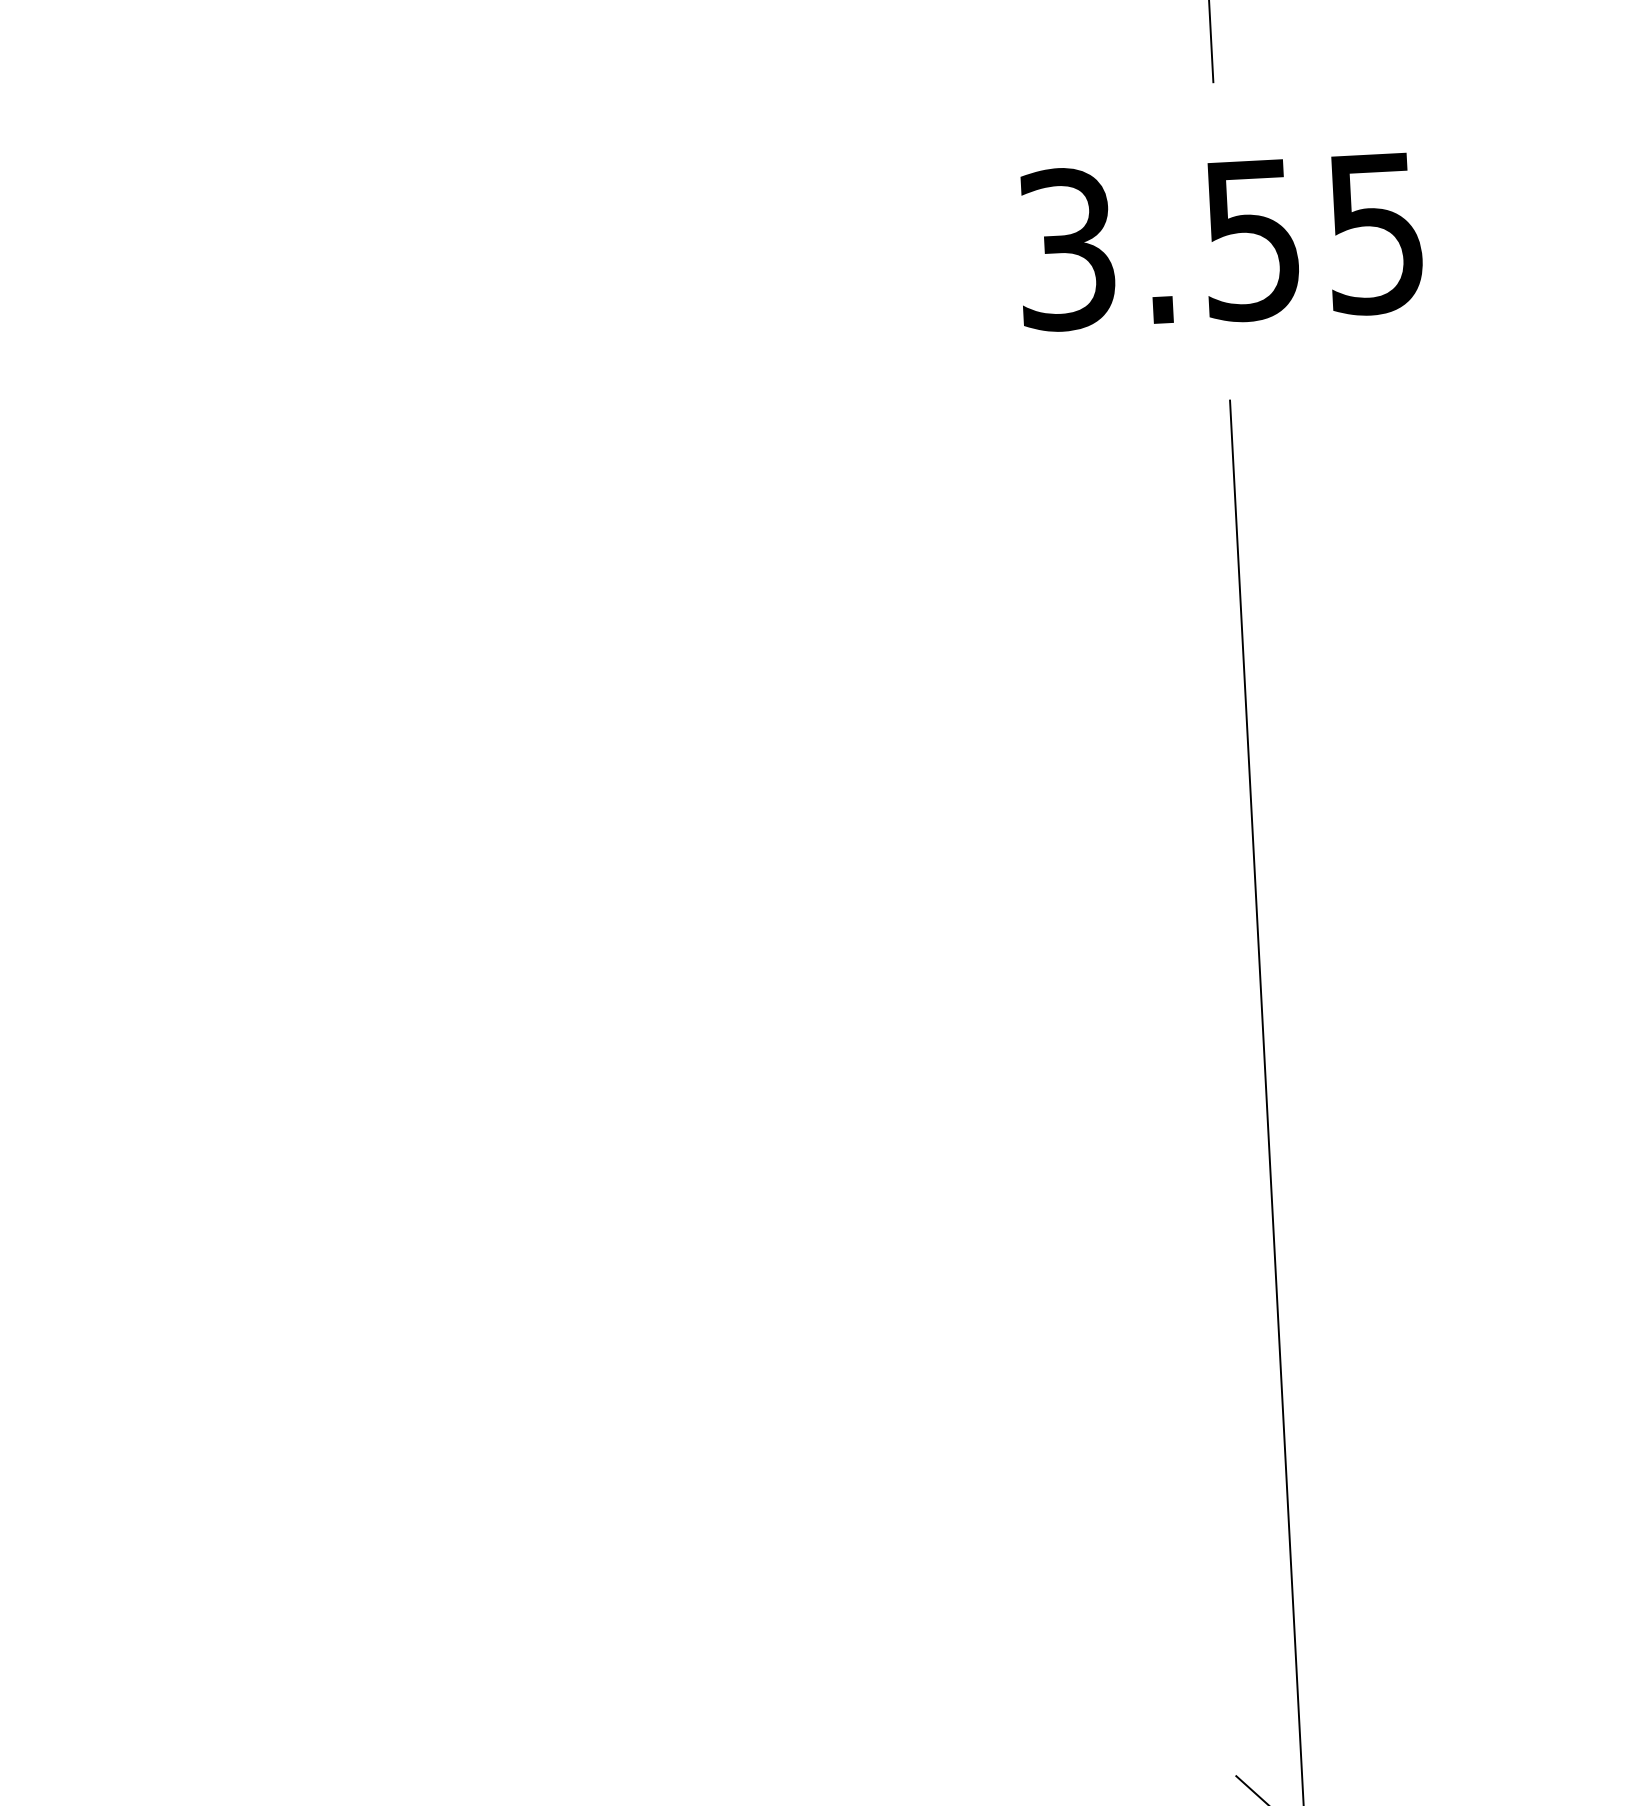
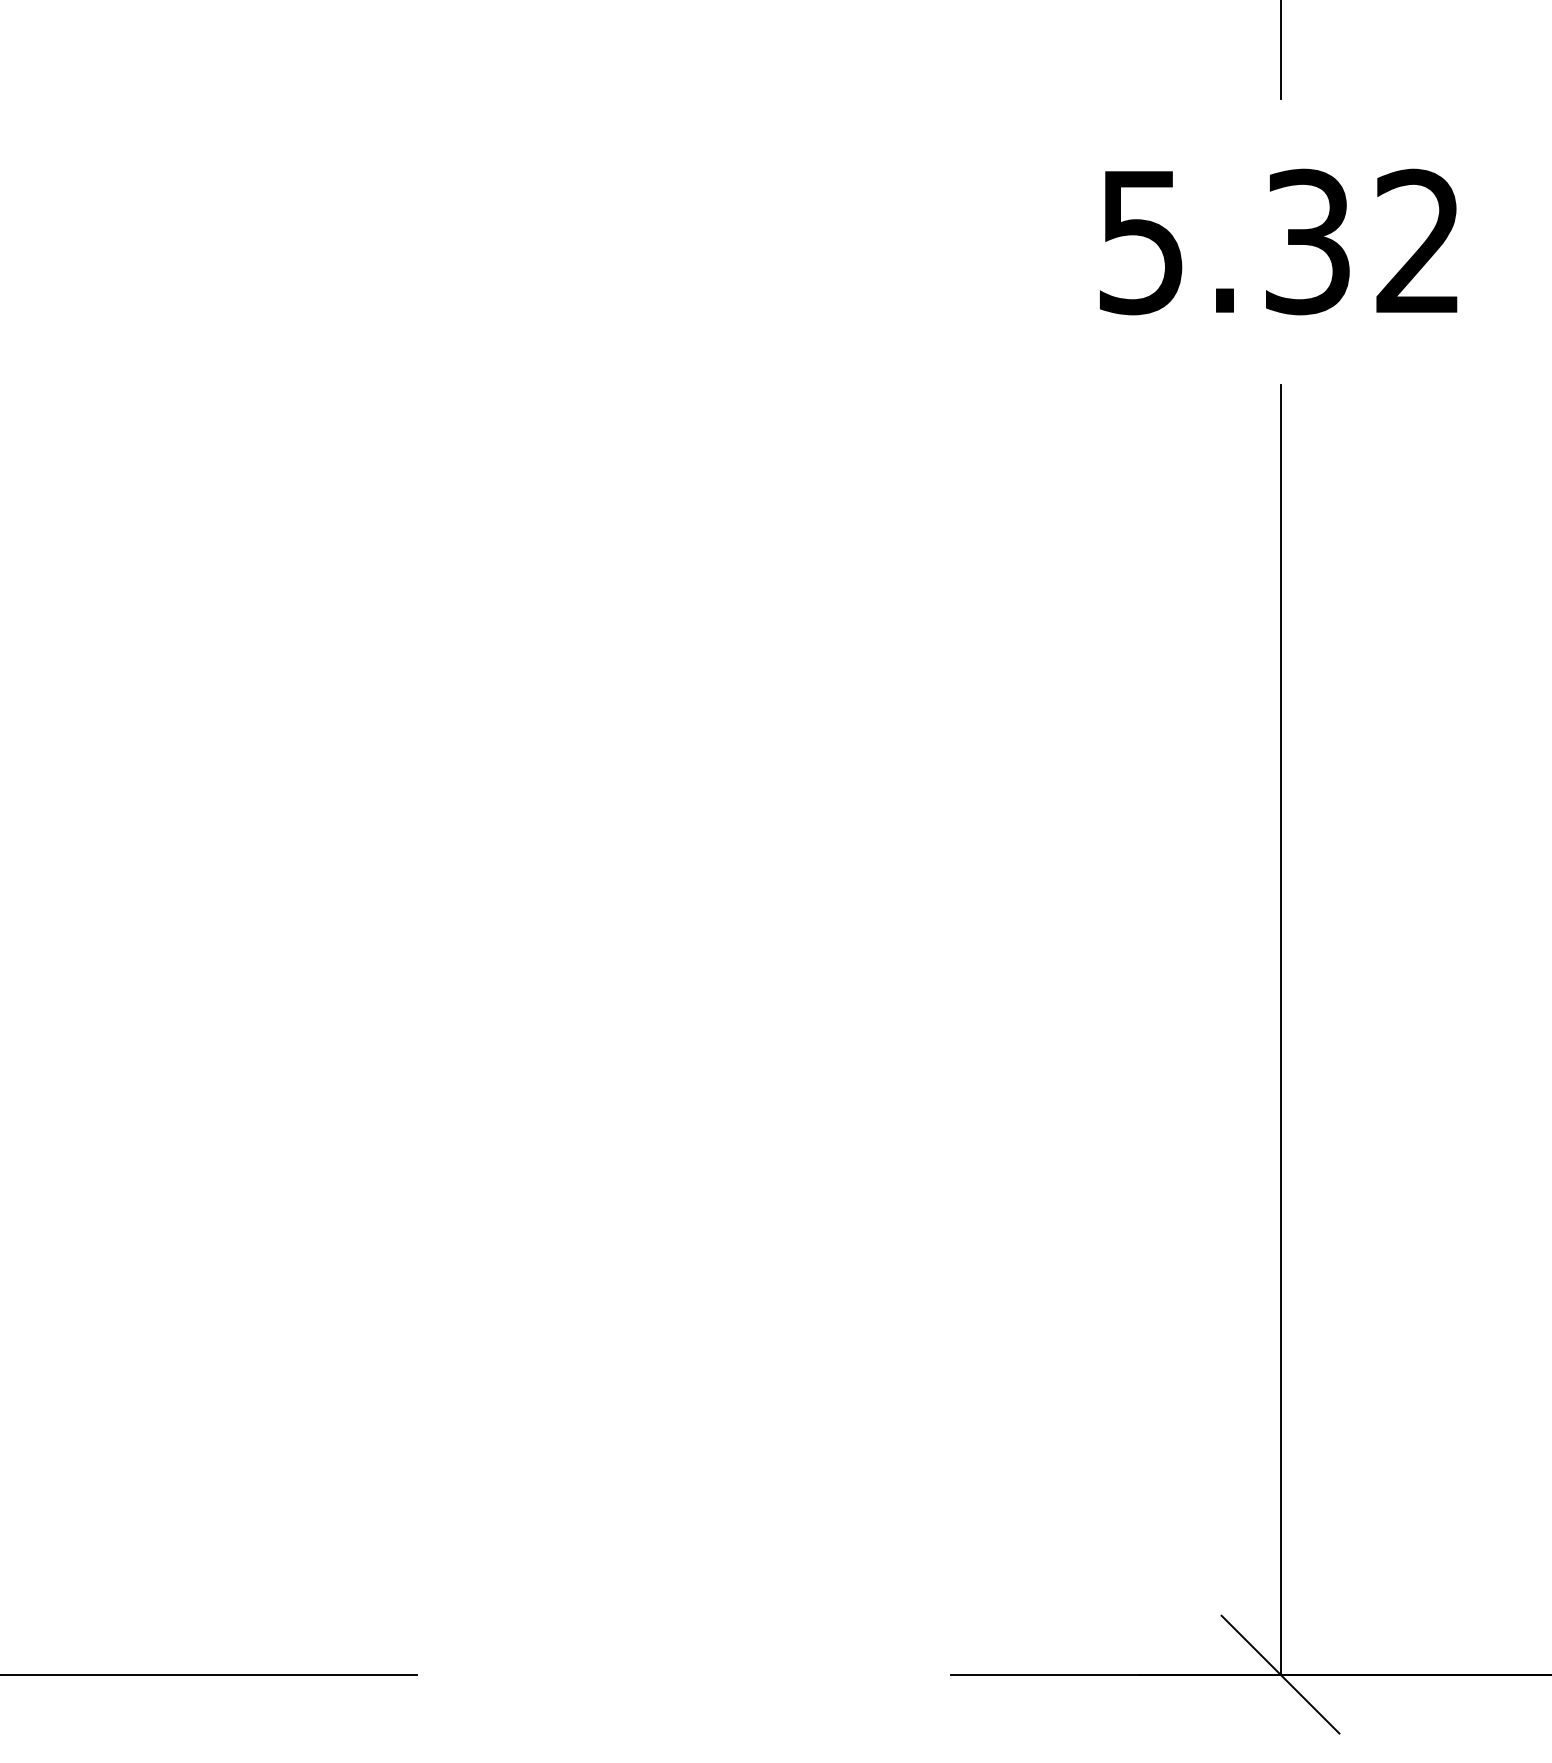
text: (1220, 240) -> (1279, 241), 3.55 -> 5.32

